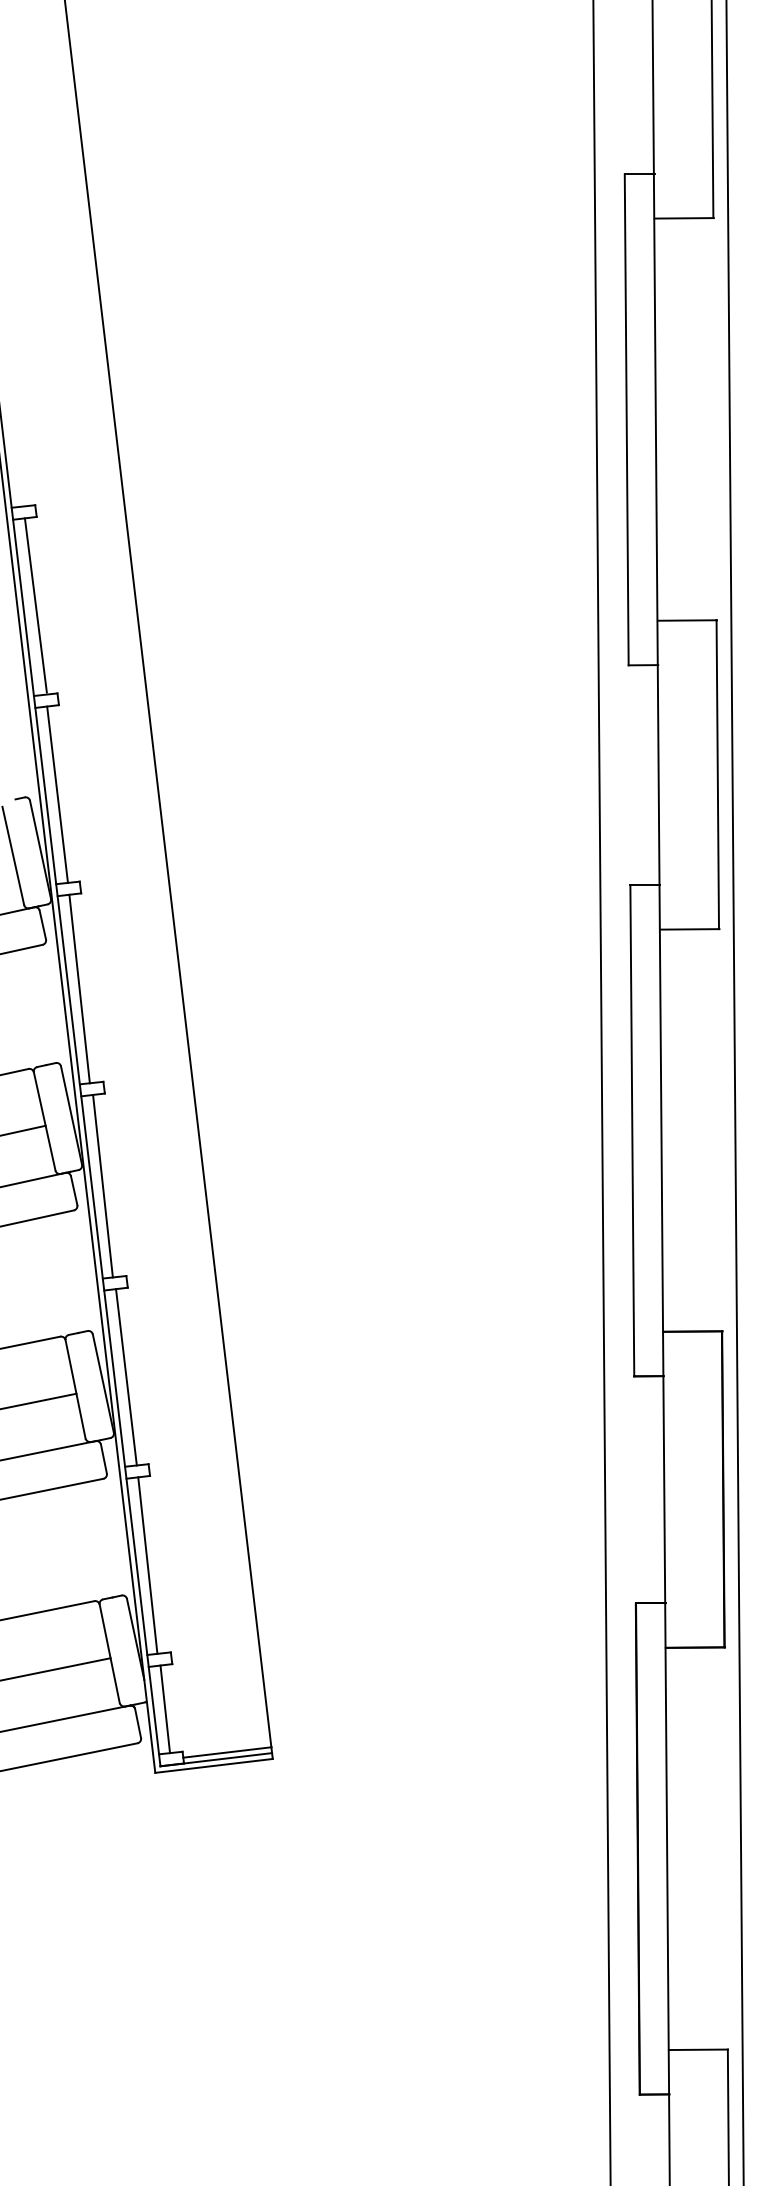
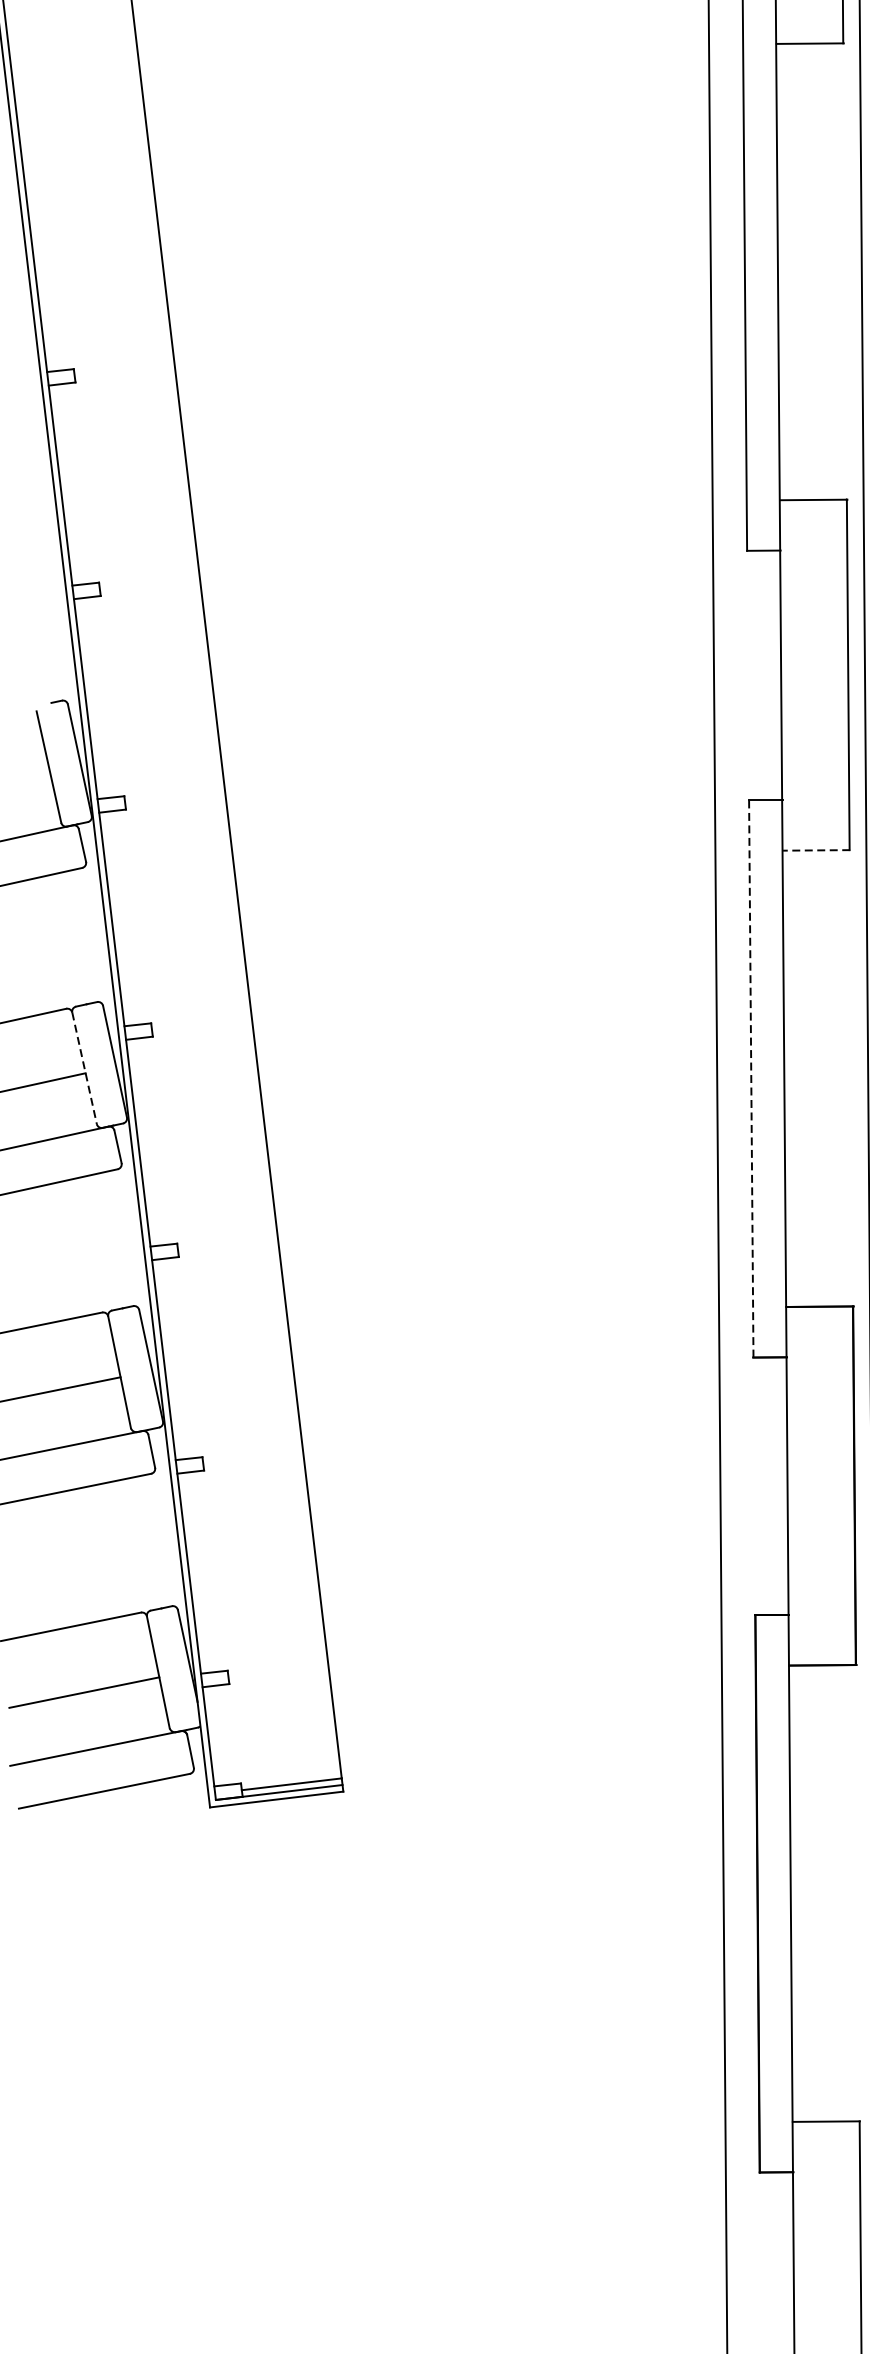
line: (35, 605) -> (74, 482), removed
line: (57, 794) -> (99, 697), removed
line: (689, 929) -> (816, 850), solid -> dashed
line: (79, 988) -> (124, 917), removed
line: (44, 1121) -> (84, 1068), solid -> dashed
line: (632, 1130) -> (751, 1078), solid -> dashed
line: (102, 1185) -> (150, 1140), removed
line: (126, 1377) -> (177, 1358), removed
line: (147, 1565) -> (201, 1572), removed
line: (165, 1709) -> (221, 1735), removed

